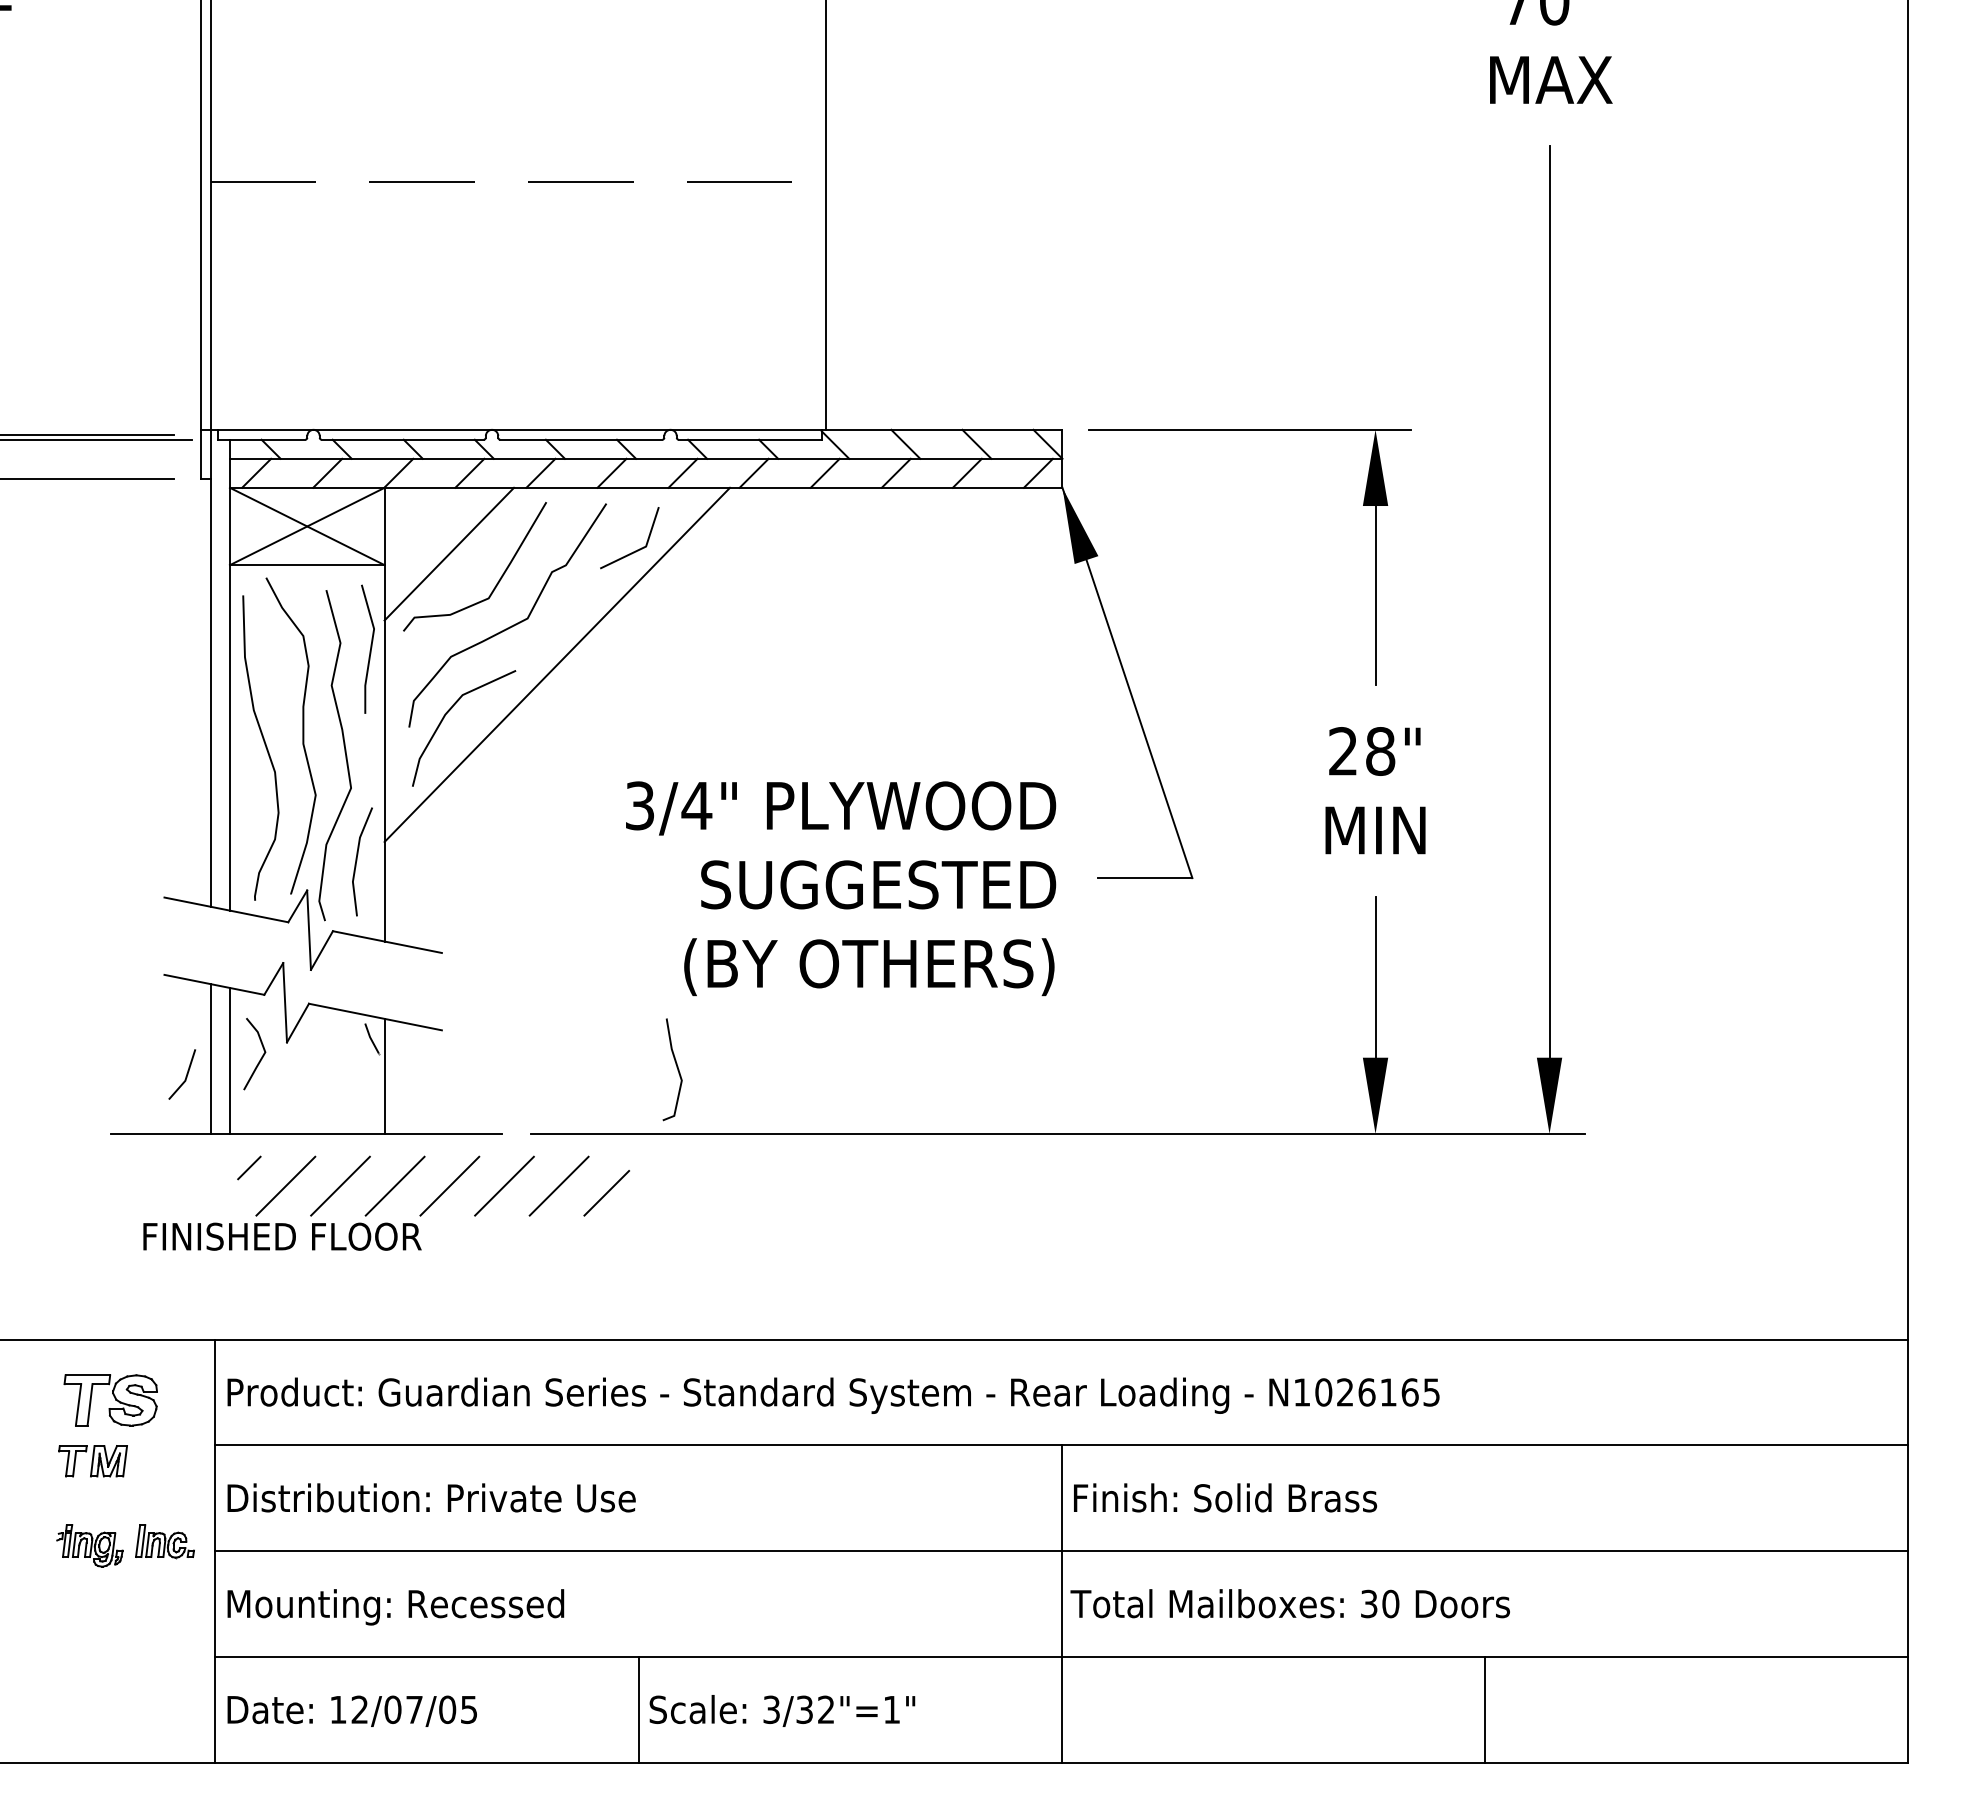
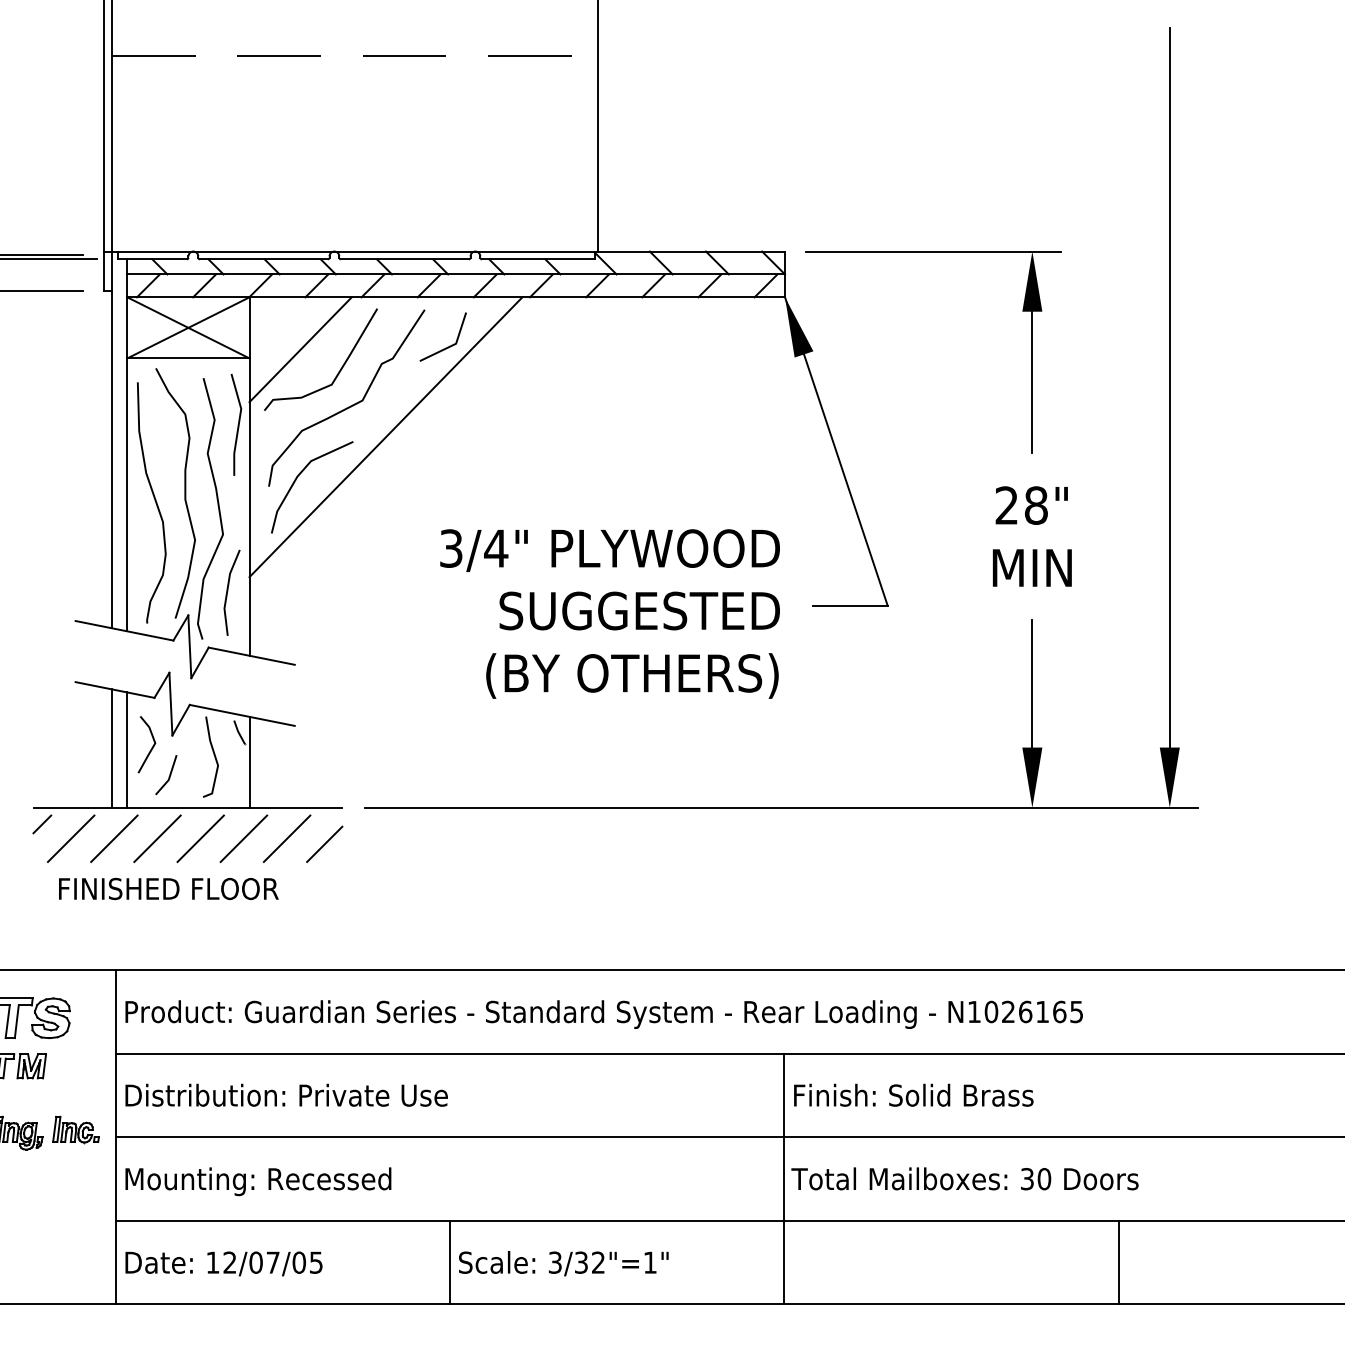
curve: (676, 1067) -> (213, 755), moved
line: (185, 1076) -> (168, 776), moved
part: (441, 1193) -> (194, 844), moved

